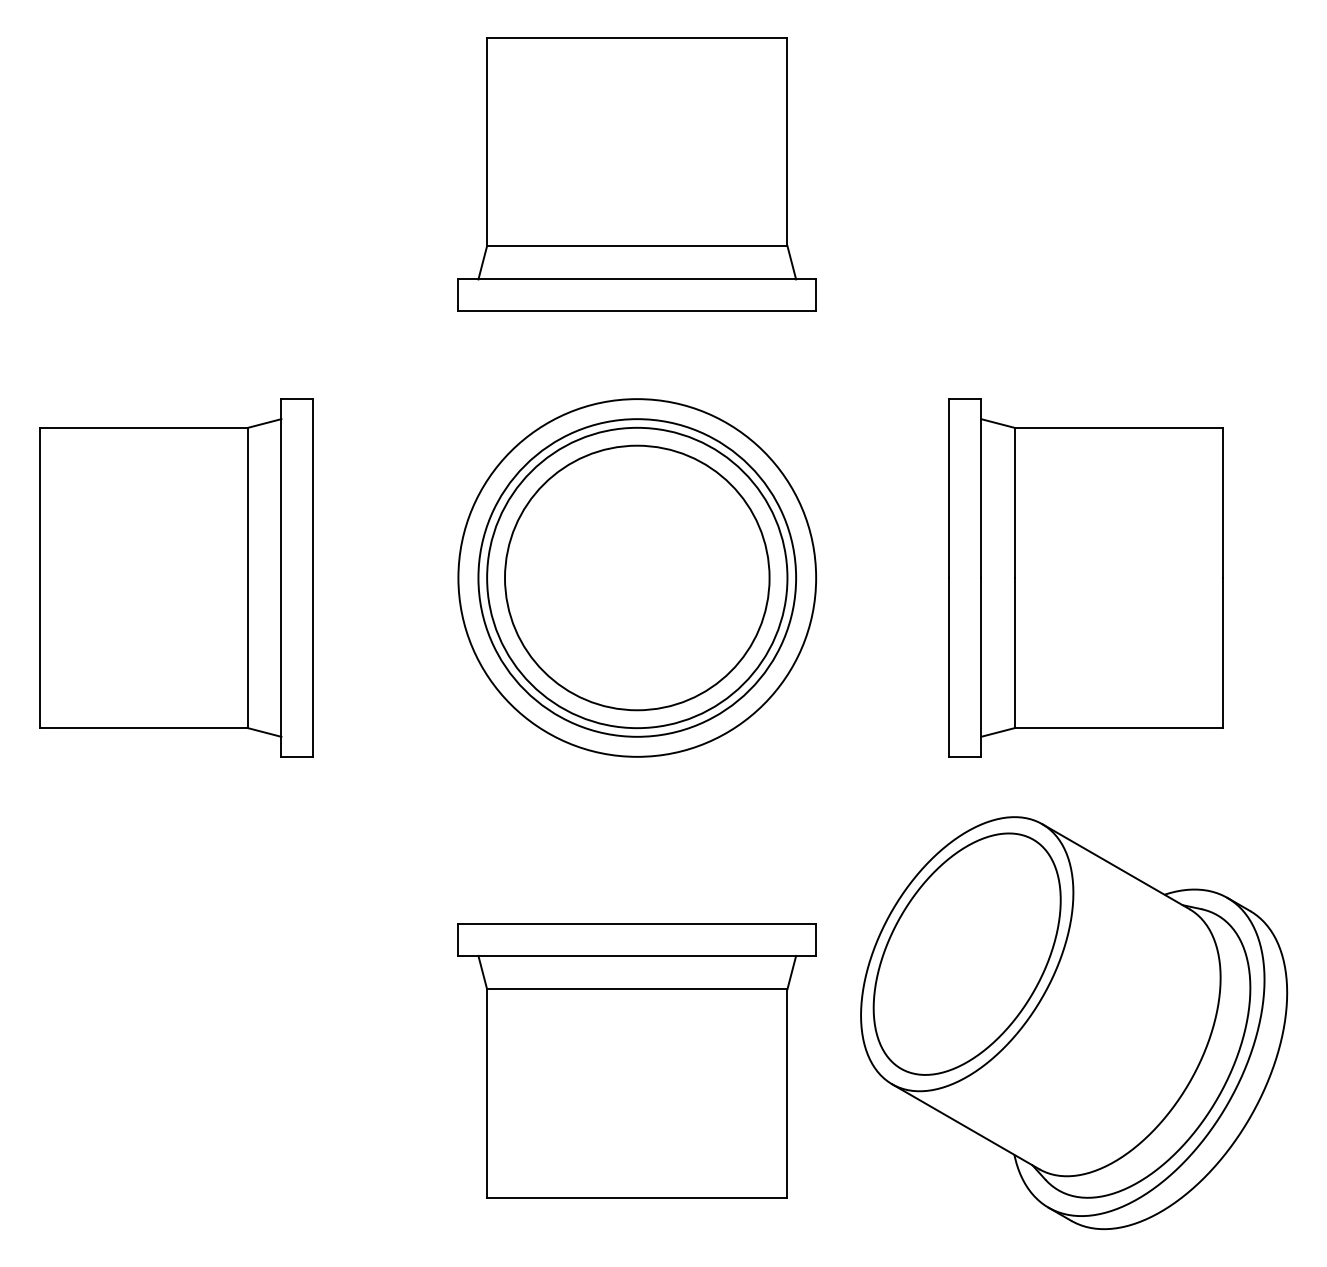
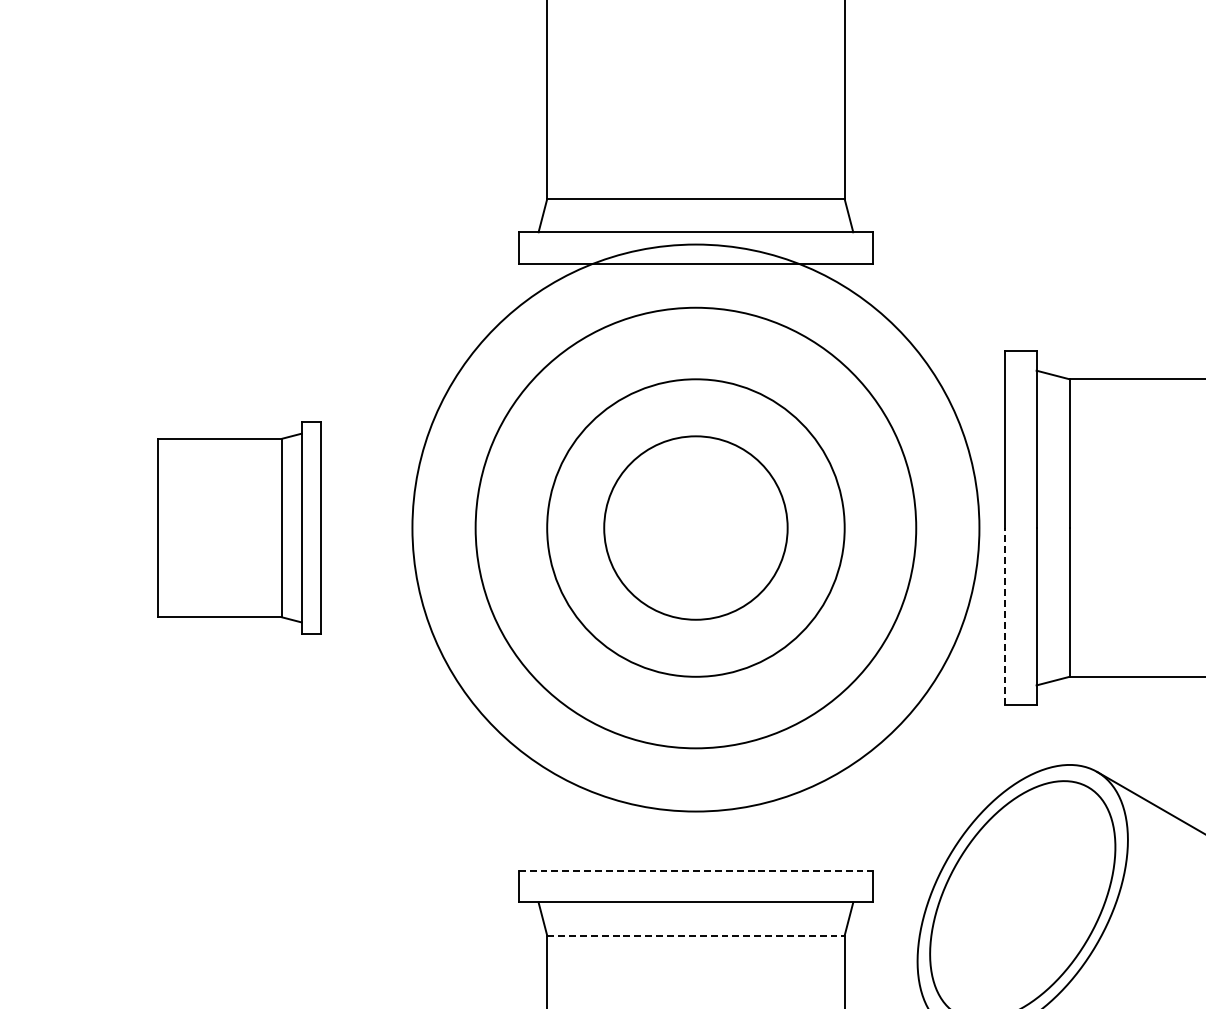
part: (176, 577) -> (239, 527), size x0.6
circle: (637, 577) -> (696, 527), size x0.7
circle: (637, 577) -> (696, 527), size x1.4
circle: (637, 577) -> (696, 527), size x1.6
line: (949, 666) -> (1005, 615), solid -> dashed
line: (637, 923) -> (696, 870), solid -> dashed
line: (637, 989) -> (696, 935), solid -> dashed

